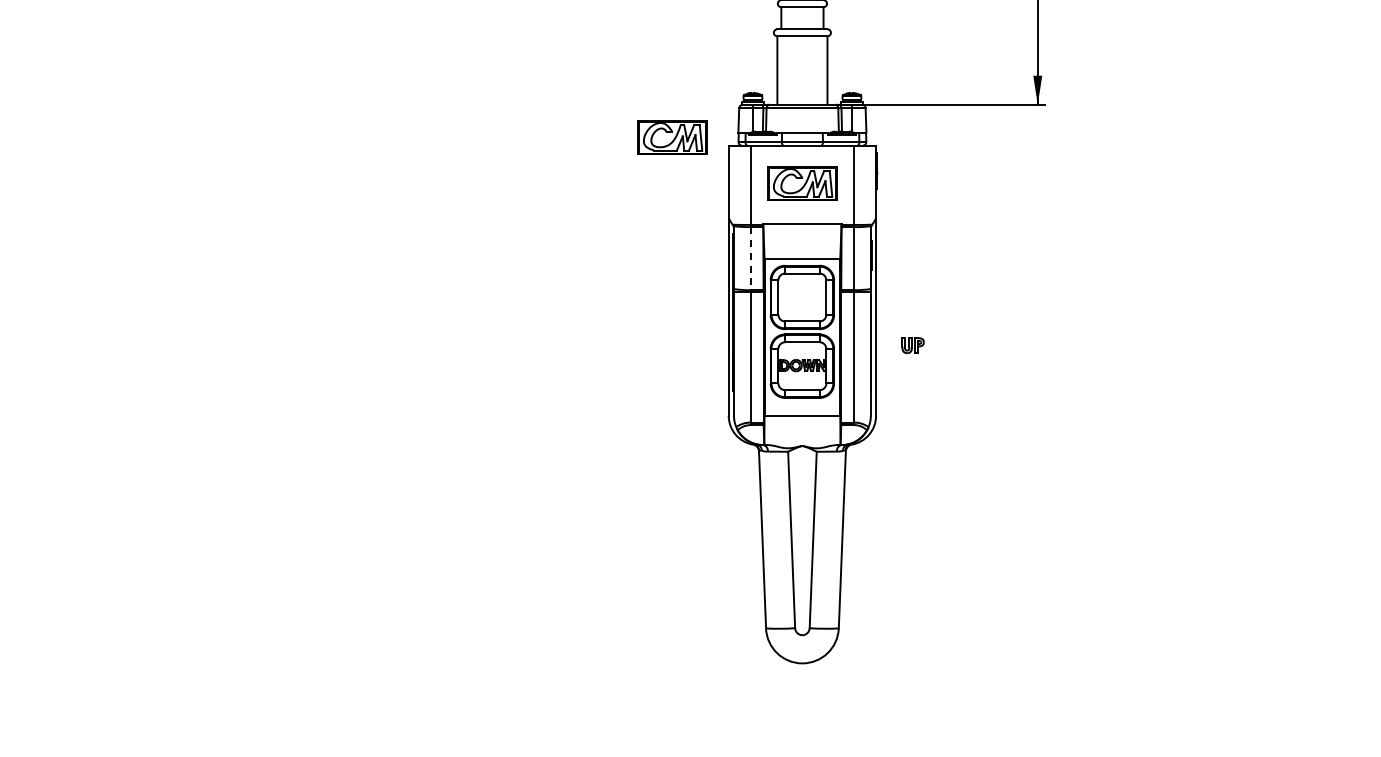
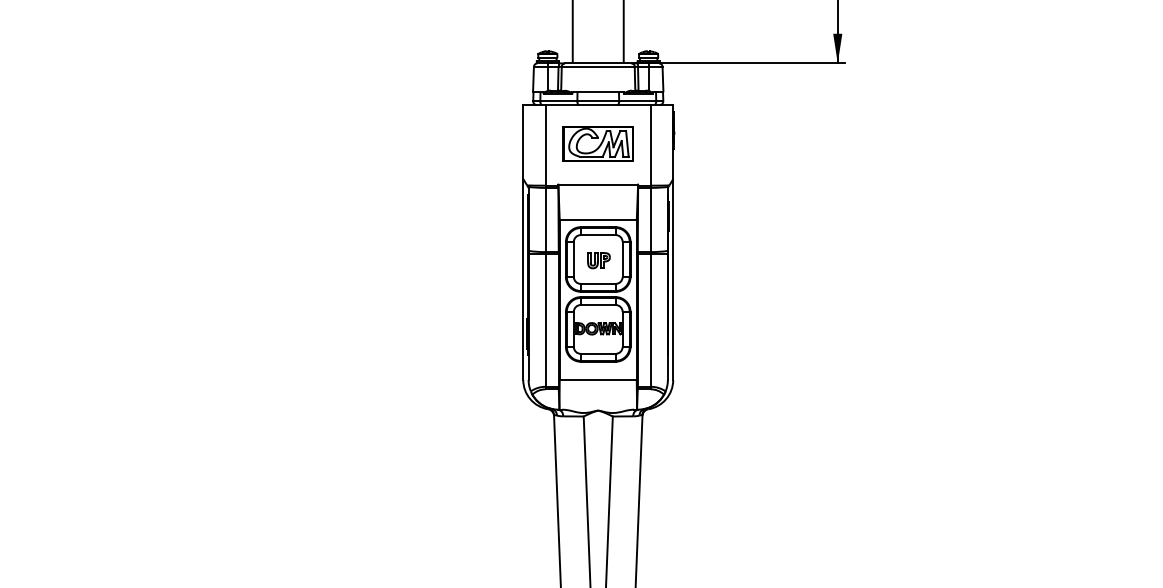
part: (672, 137) -> (466, 96), removed
line: (750, 258) -> (545, 219), dashed -> solid
part: (912, 345) -> (598, 260), moved

